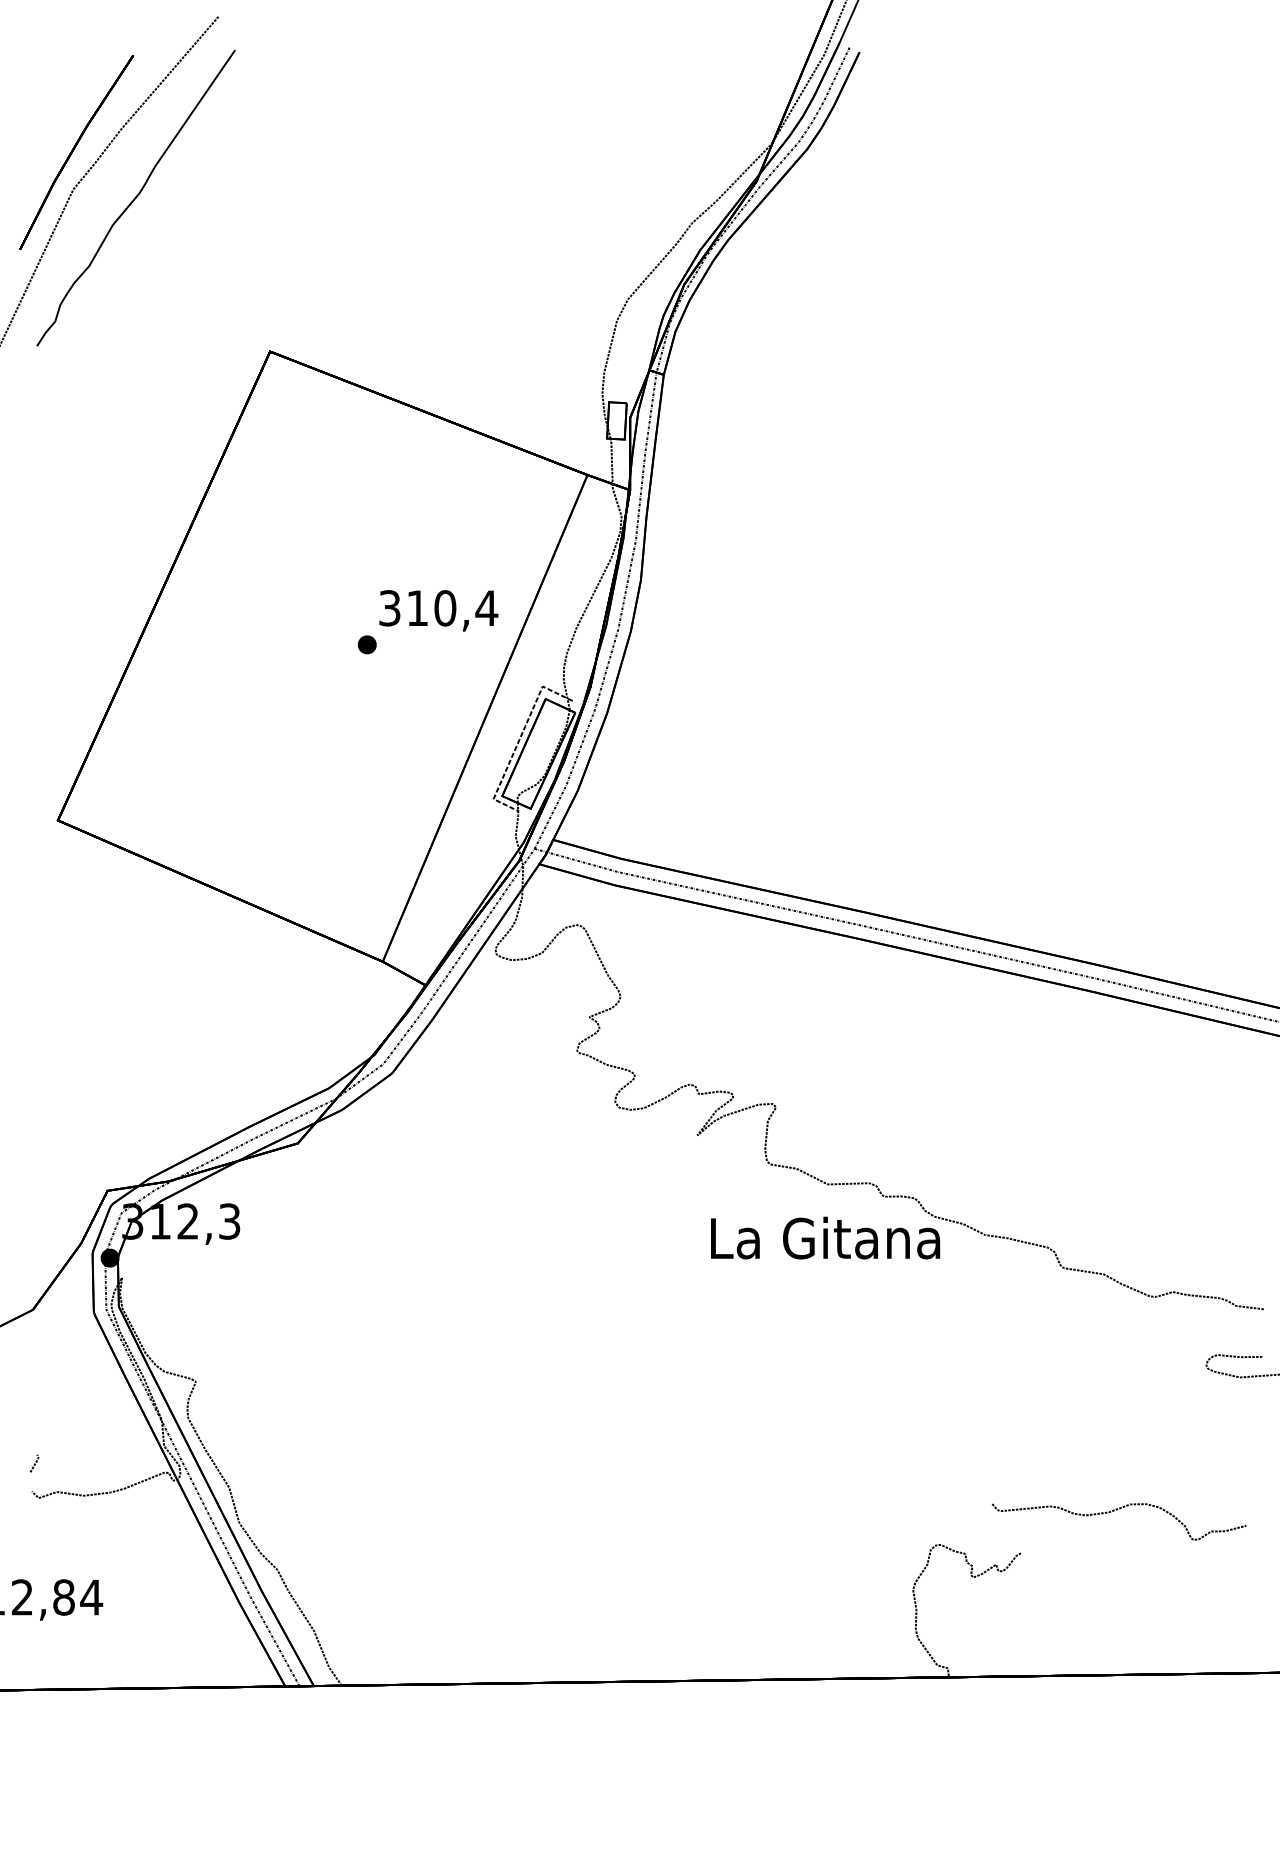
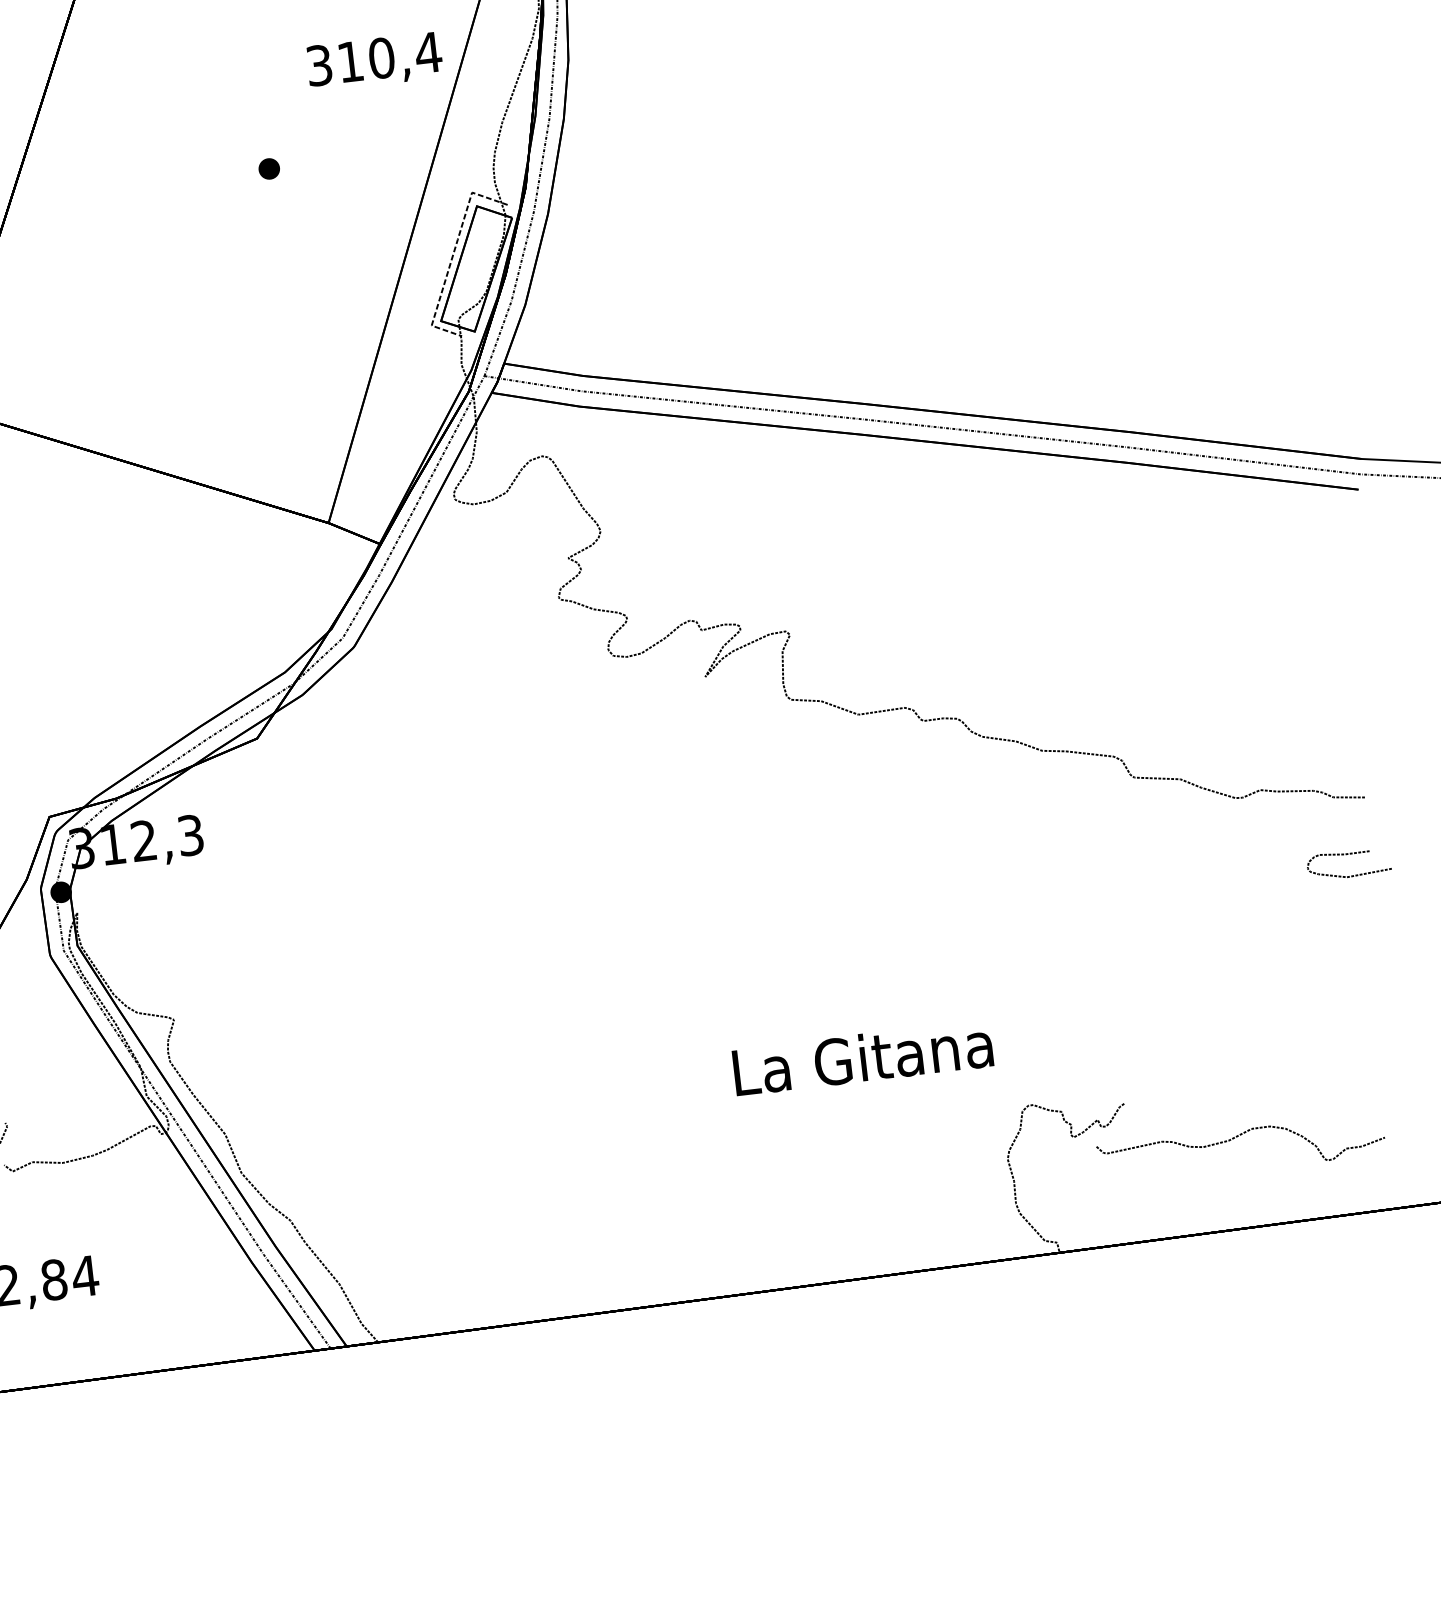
text: (438, 610) -> (374, 61), moved
text: (825, 1237) -> (862, 1057), moved
curve: (1114, 1511) -> (1234, 1138), moved

